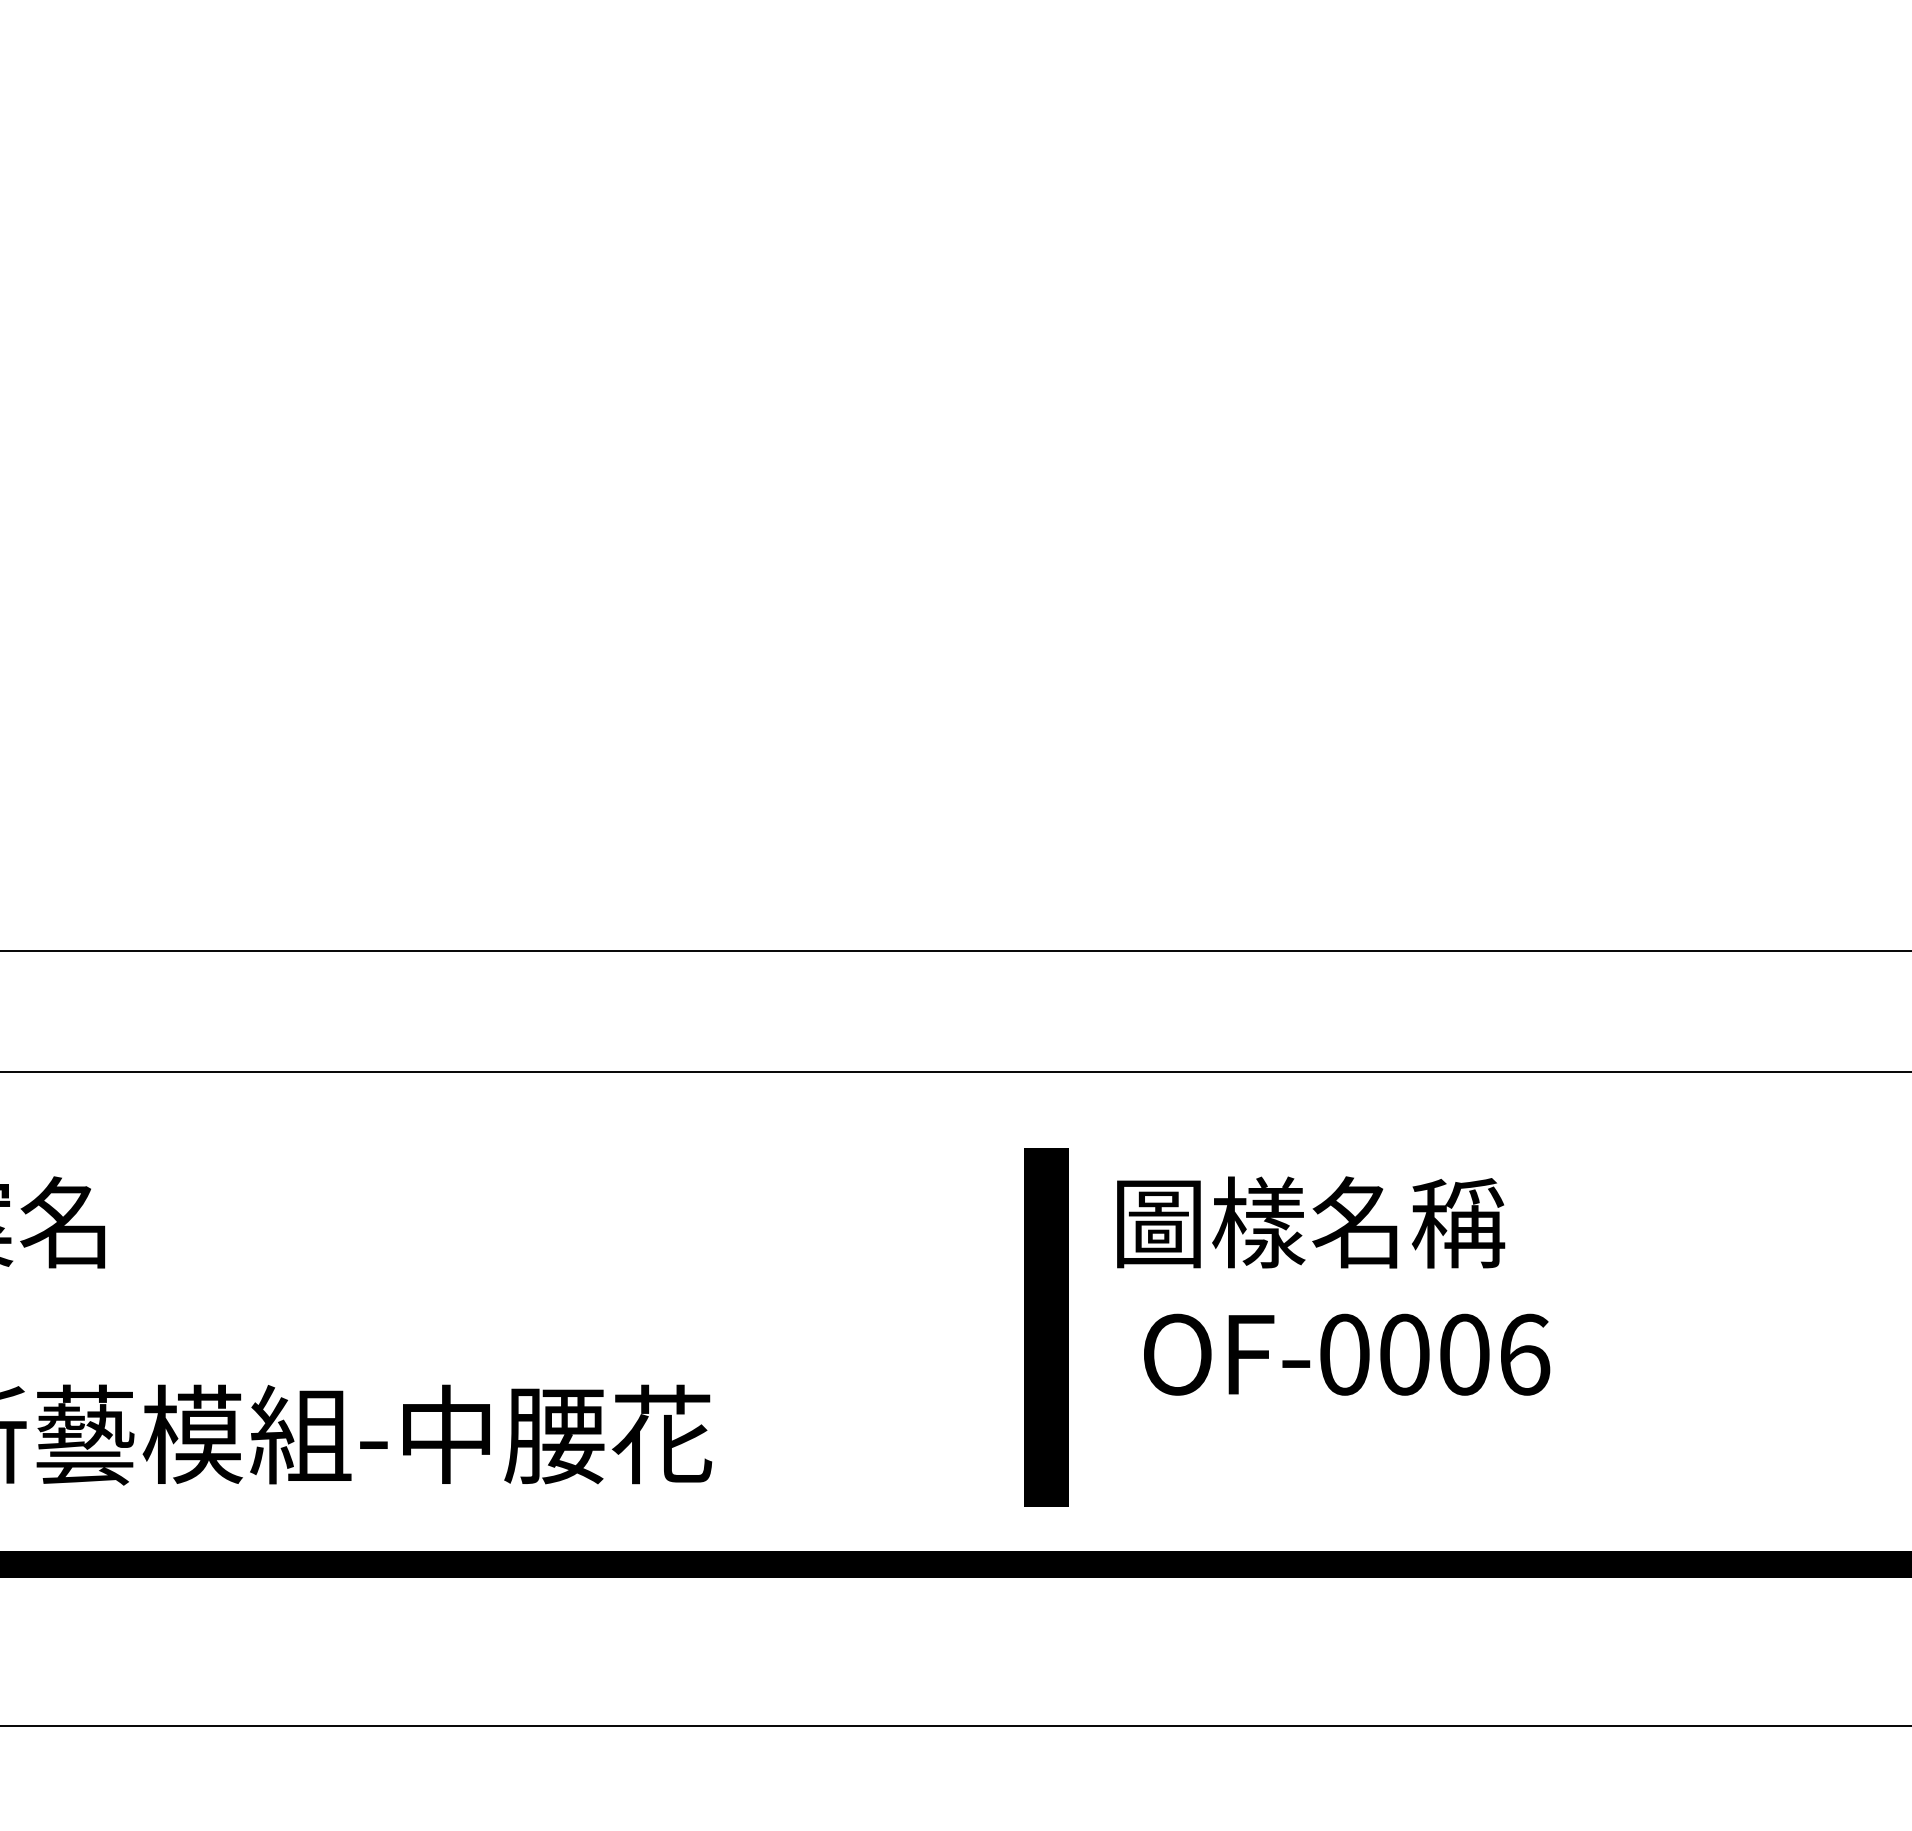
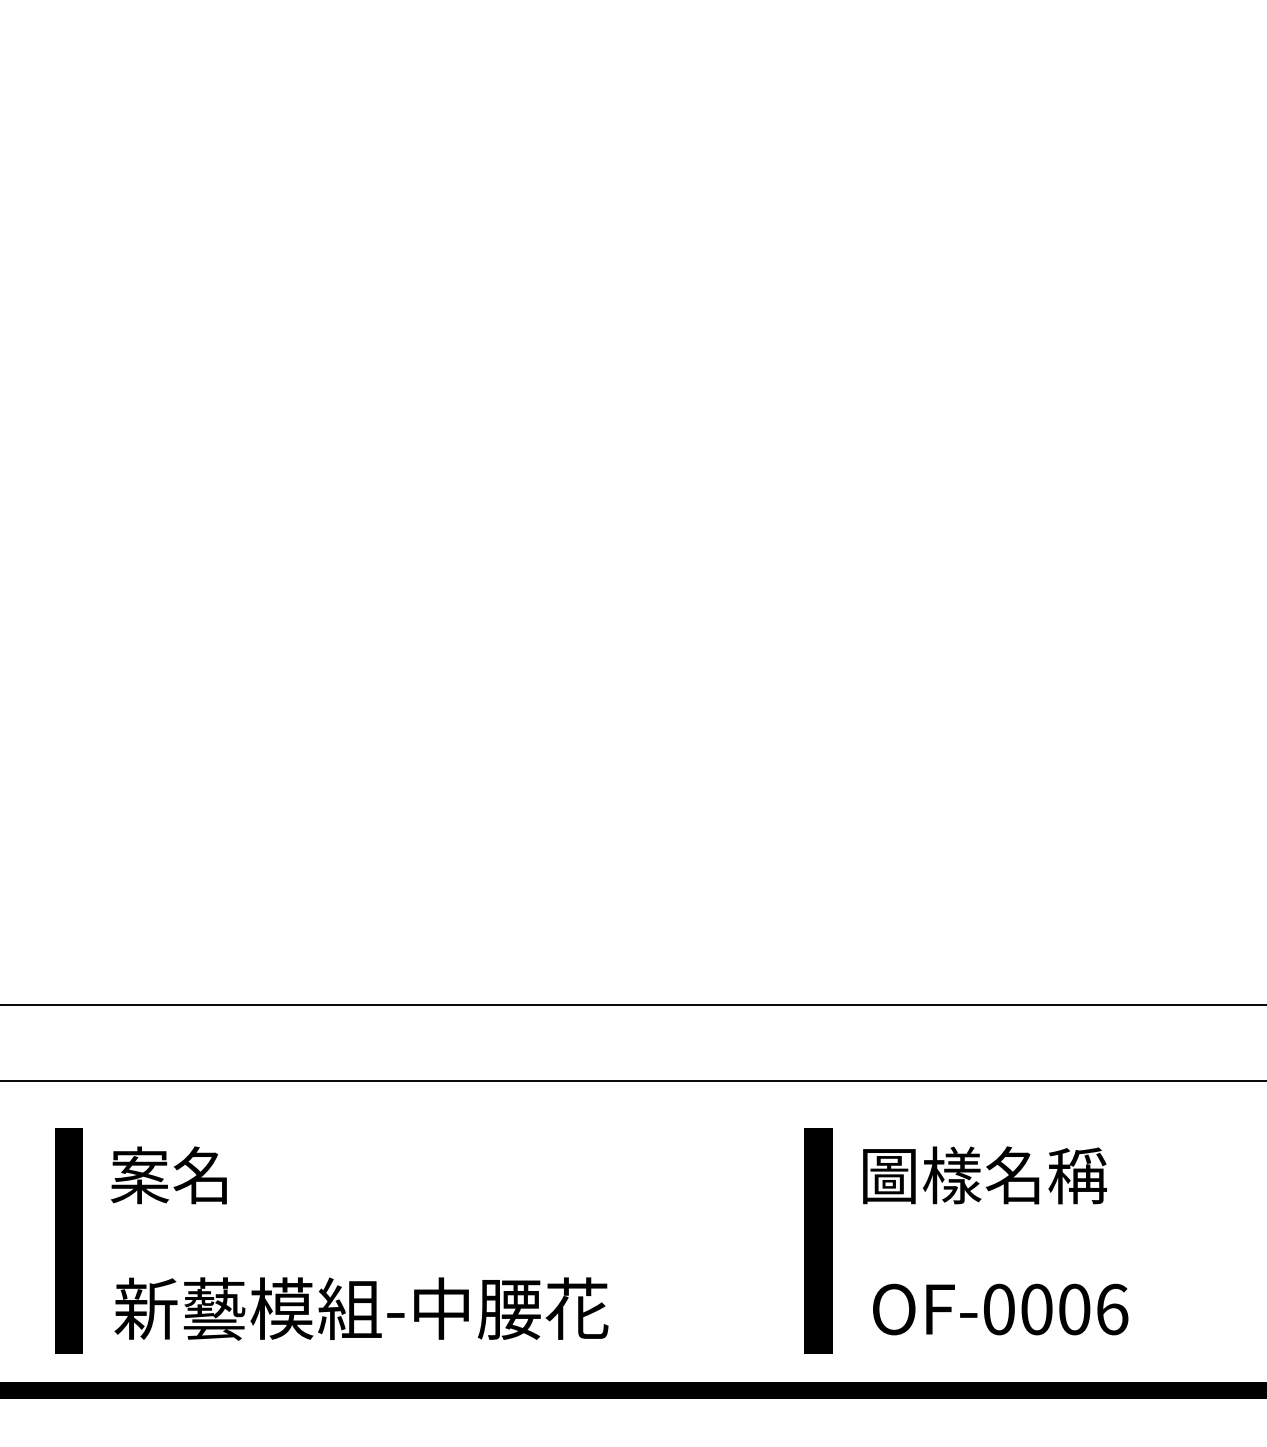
text: (1346, 1354) -> (1000, 1309), moved

